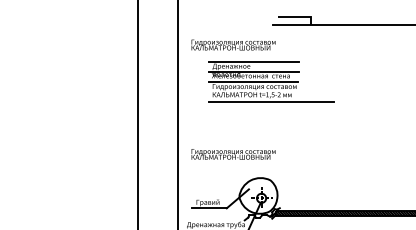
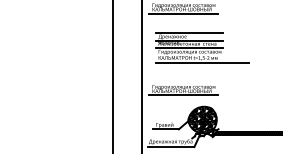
line: (232, 53) -> (183, 13), added
part: (271, 81) -> (202, 47), moved
line: (232, 163) -> (183, 95), added
hatch: (258, 195) -> (202, 119), added

